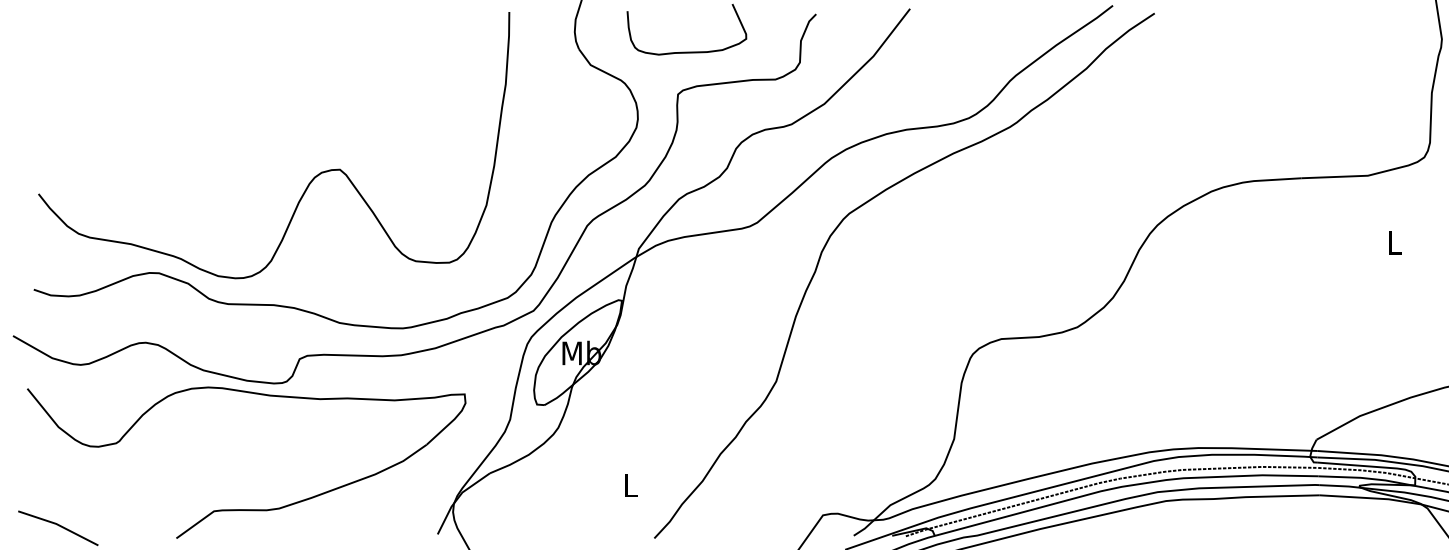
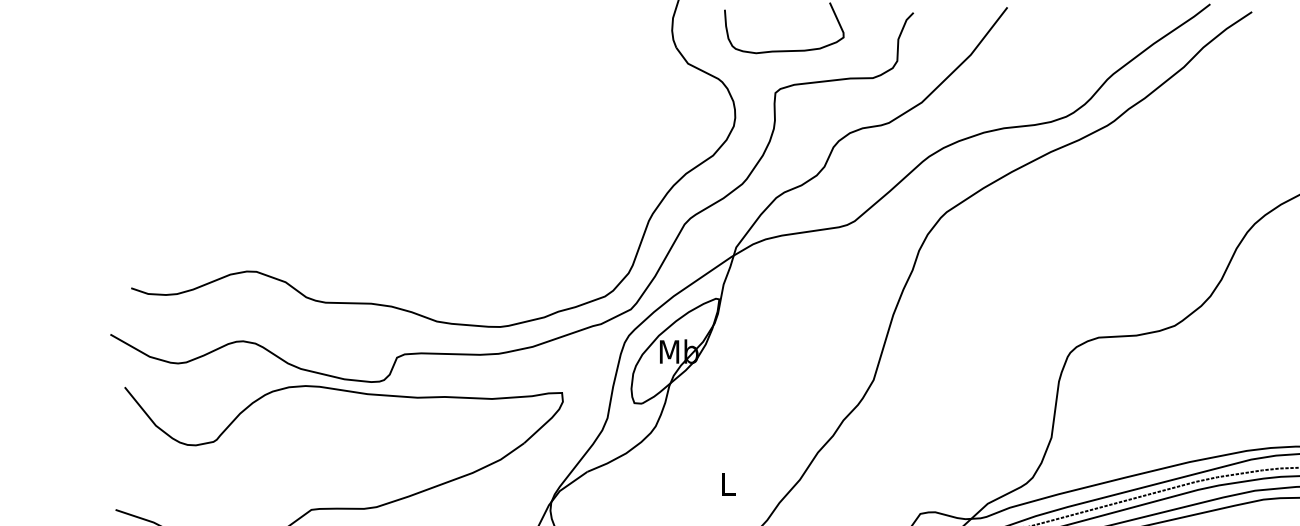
curve: (311, 179) -> (408, 178), removed

